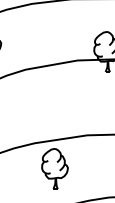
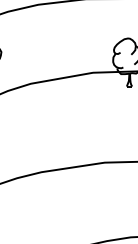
part: (54, 168) -> (65, 202), removed

